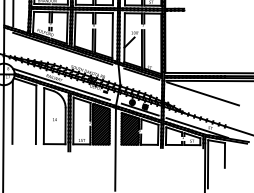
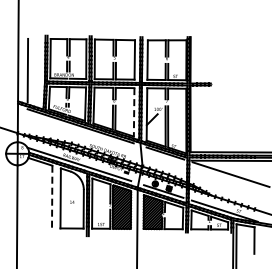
line: (112, 35) -> (134, 112), solid -> dashed
line: (12, 112) -> (26, 194), removed
line: (36, 115) -> (52, 197), solid -> dashed

